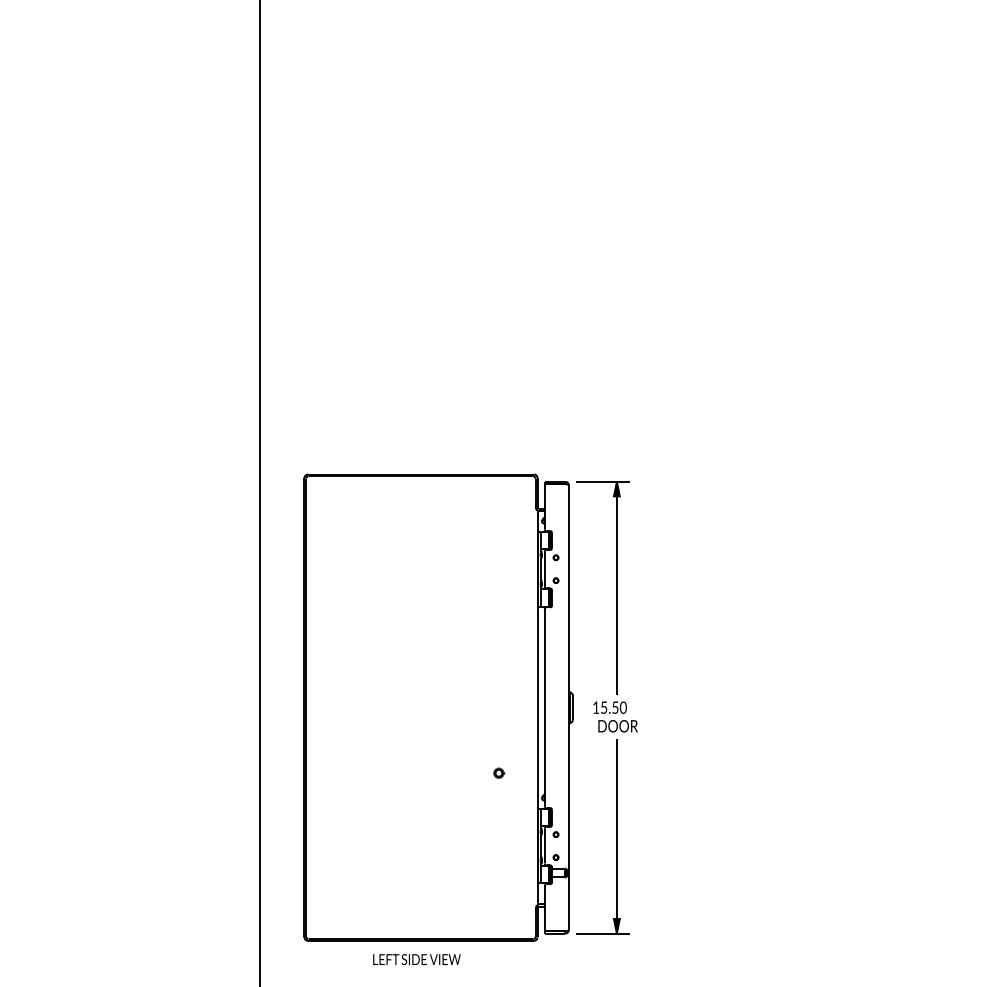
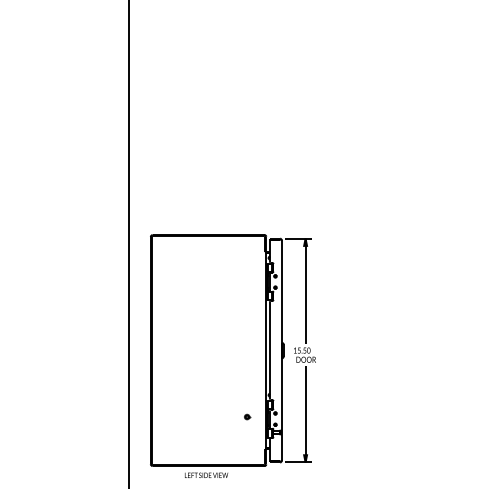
part: (499, 772) -> (247, 416), moved

